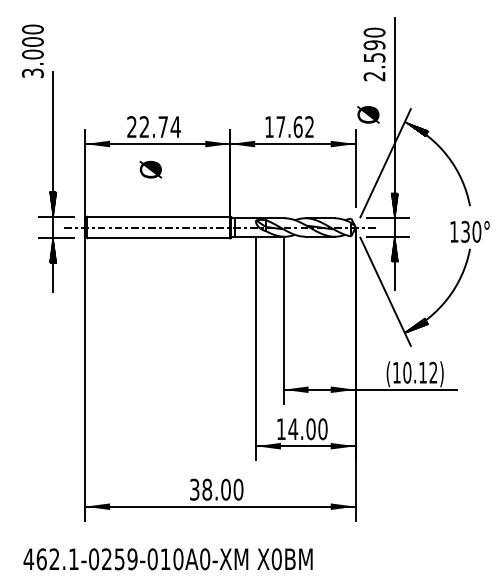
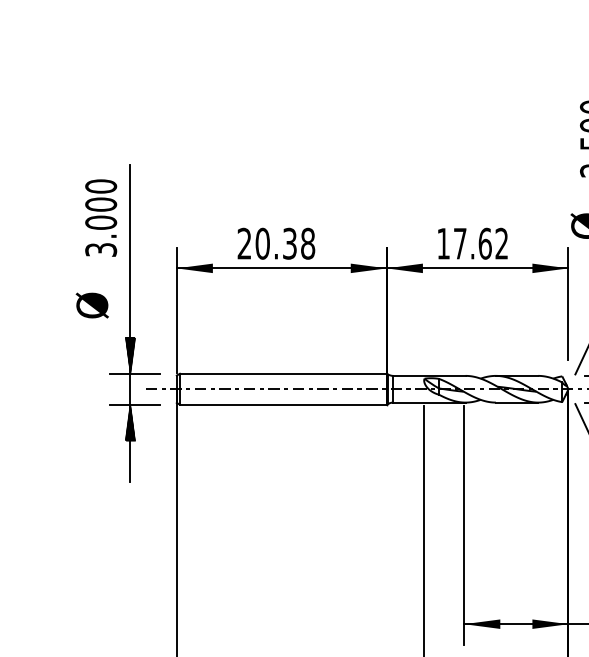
text: (32, 50) -> (100, 216), moved
text: (159, 127) -> (284, 244), 22.74 -> 20.38
text: (150, 169) -> (91, 305), moved

